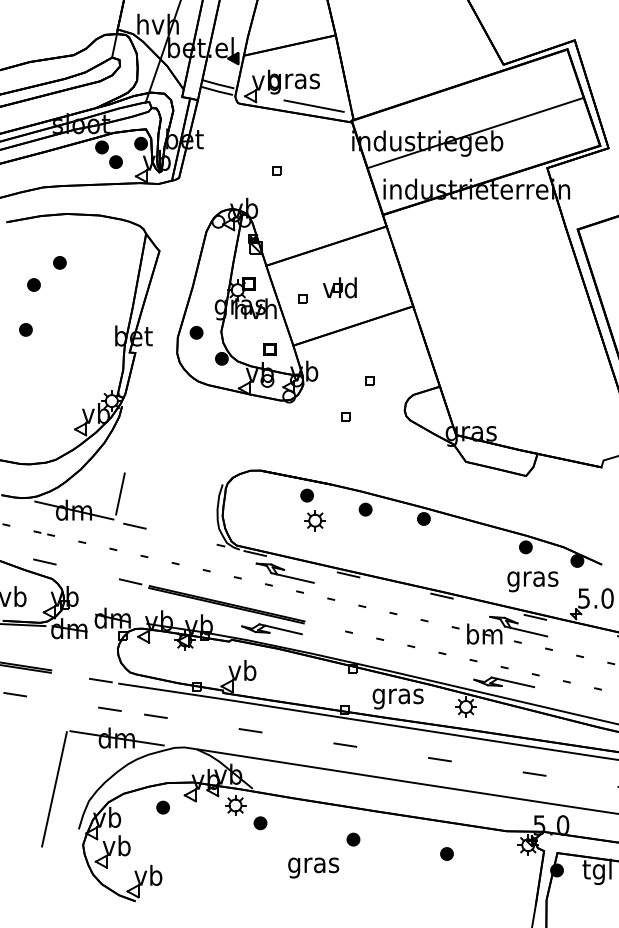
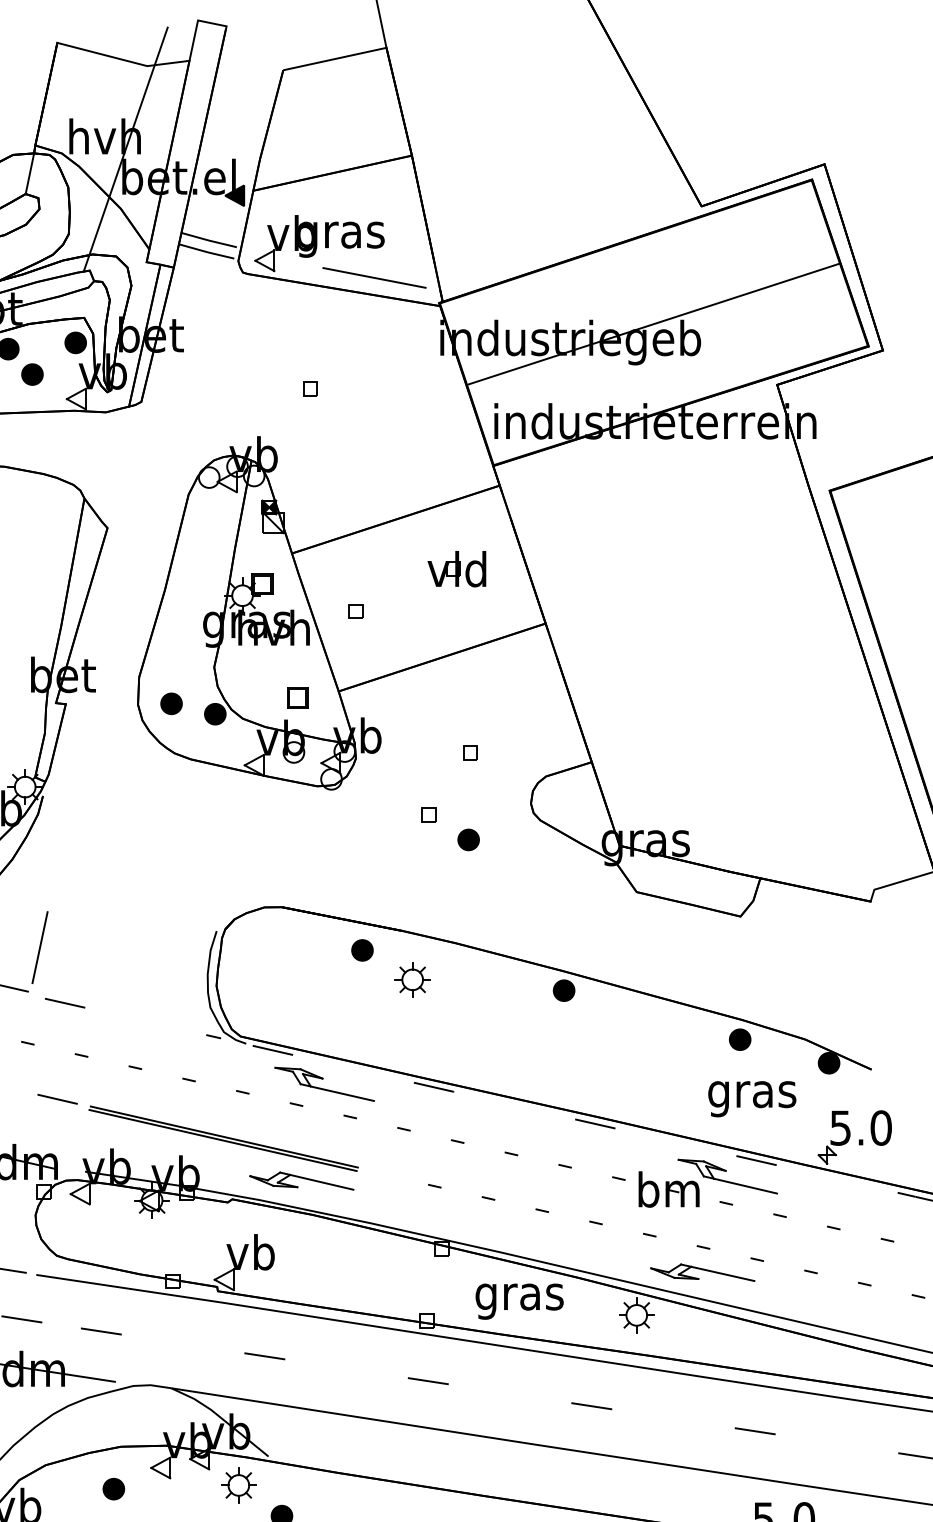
part: (339, 287) -> (456, 568), moved
part: (196, 332) -> (171, 703), moved
part: (365, 509) -> (468, 839), moved
part: (314, 520) -> (411, 979), moved

